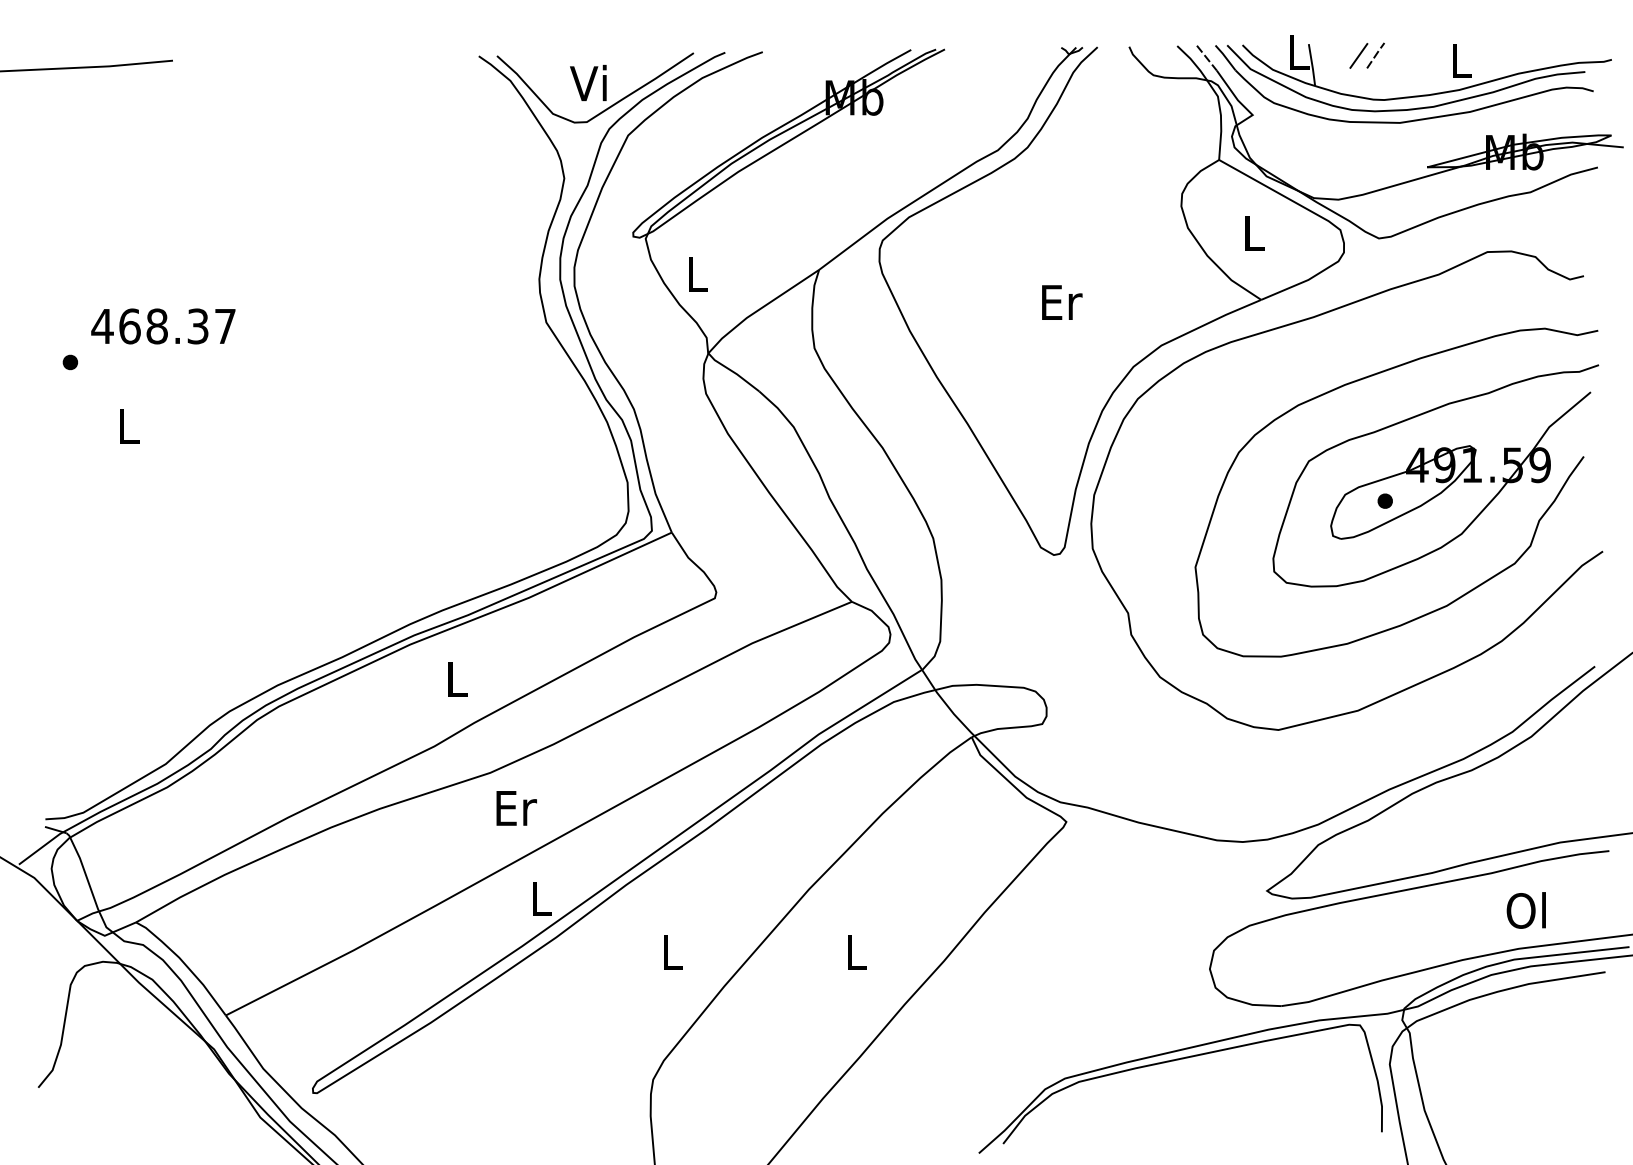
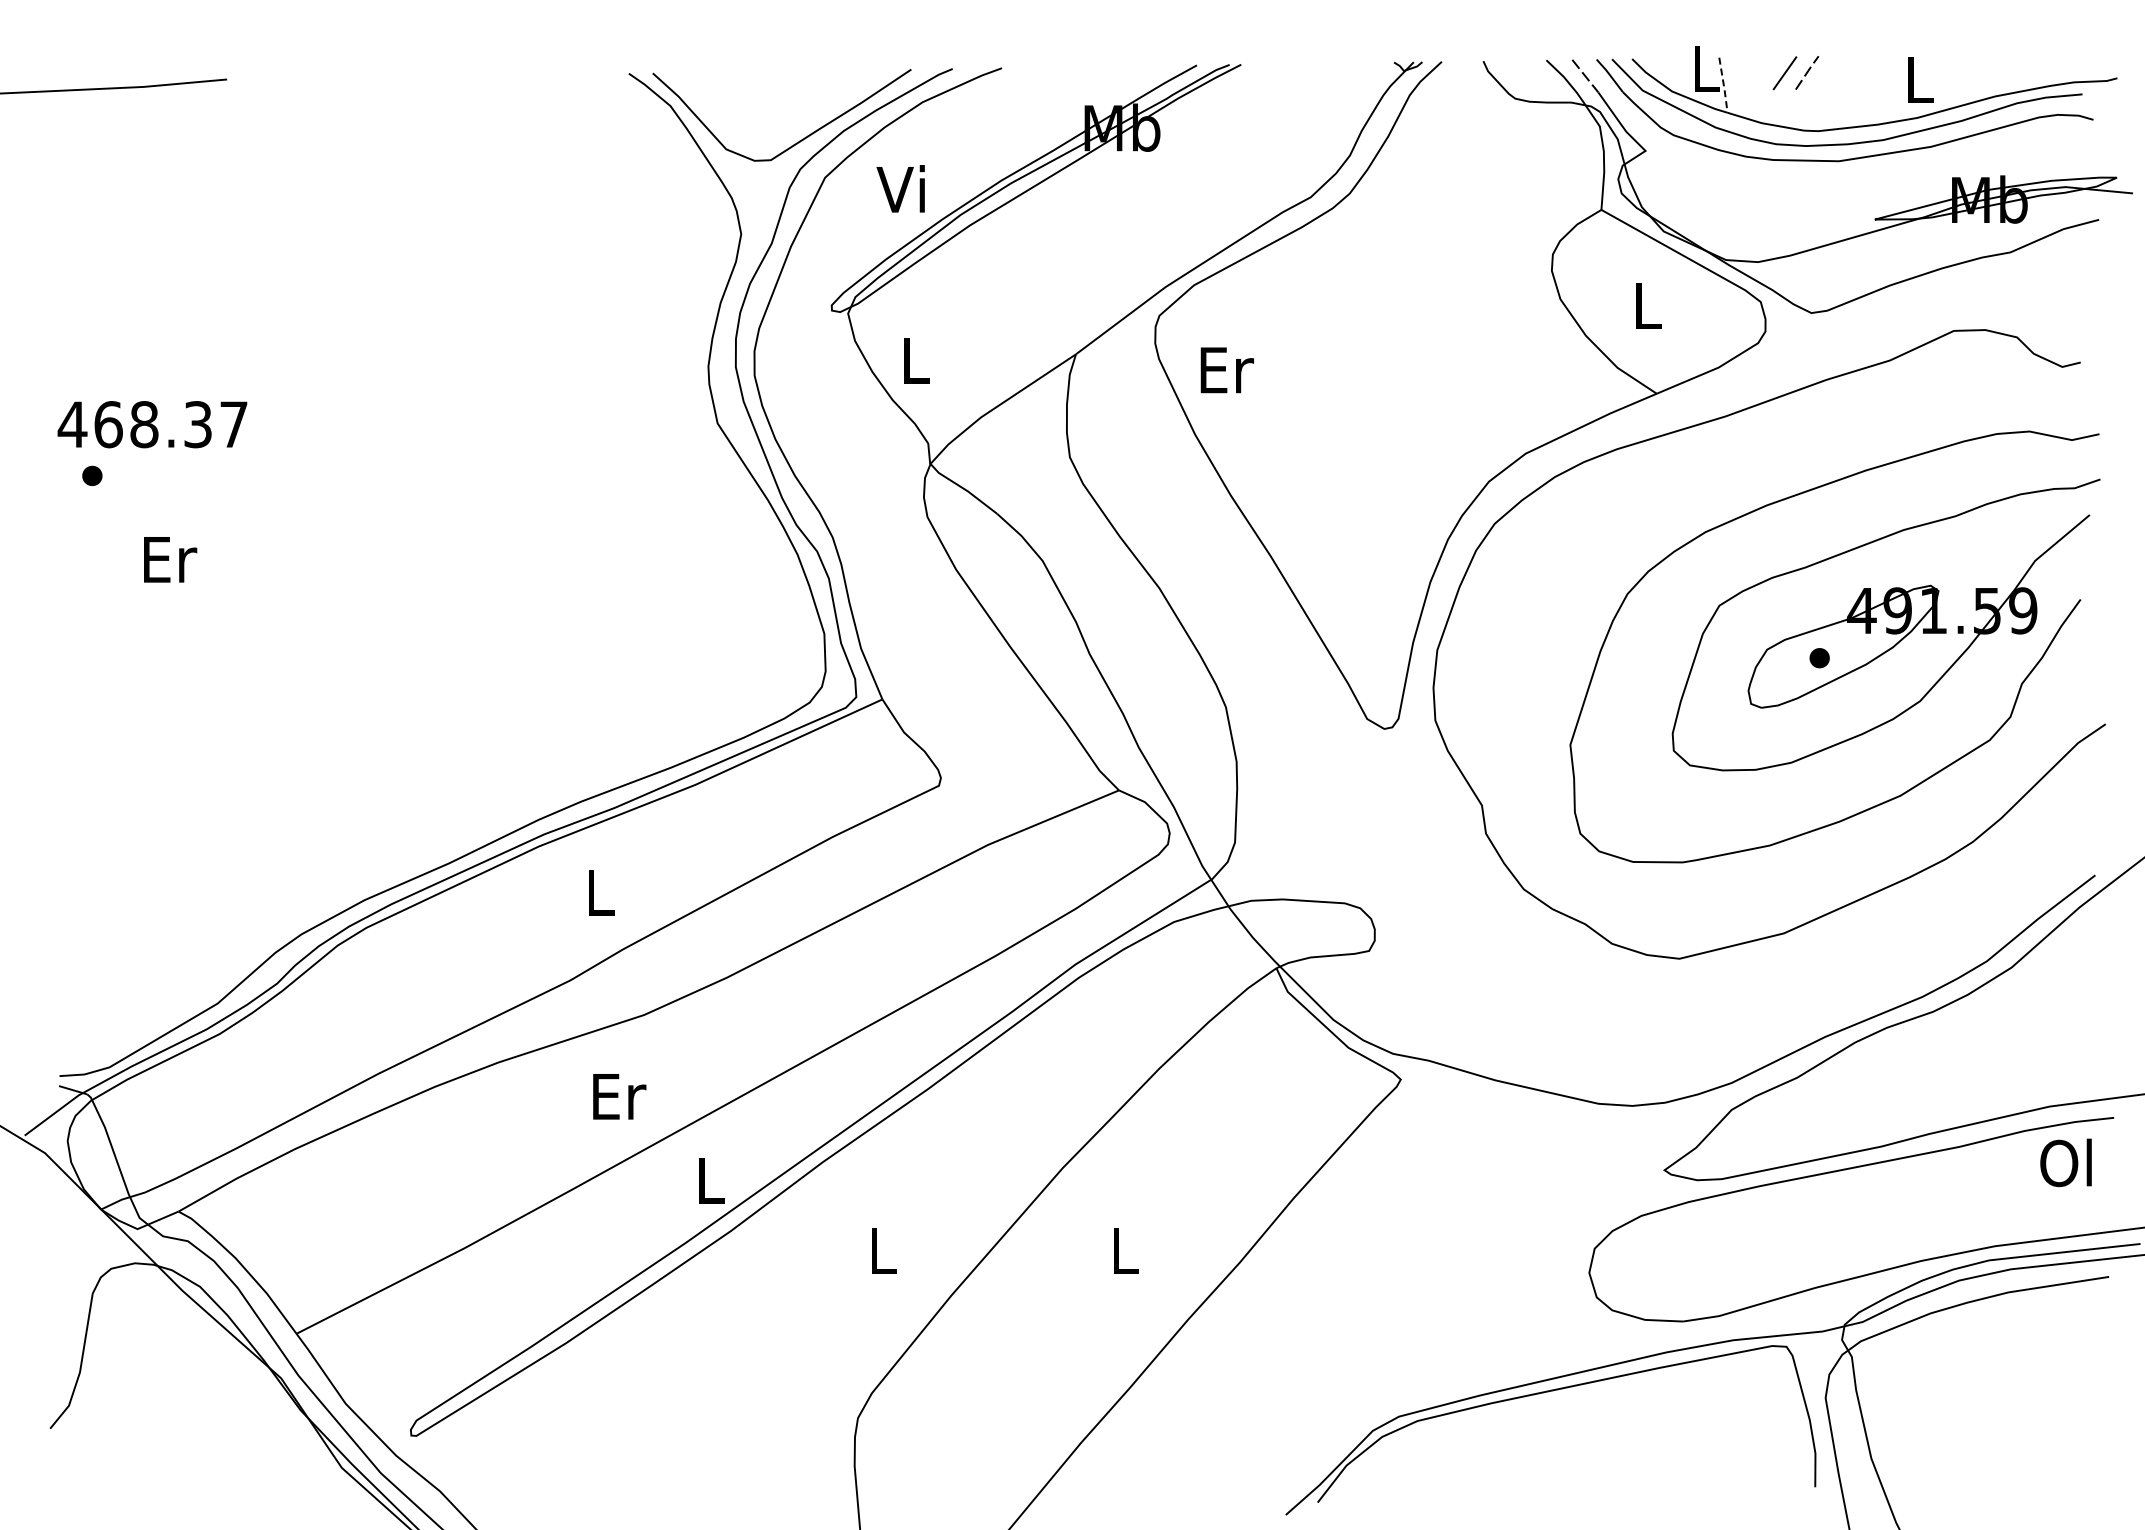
line: (1312, 65) -> (1723, 85), solid -> dashed
text: (588, 82) -> (900, 188), moved
text: (1061, 302) -> (1226, 370), moved
text: (163, 326) -> (152, 424), moved
text: (129, 426) -> (170, 559), L -> Er
text: (516, 808) -> (619, 1096), moved
text: (1525, 910) -> (2065, 1162), moved

